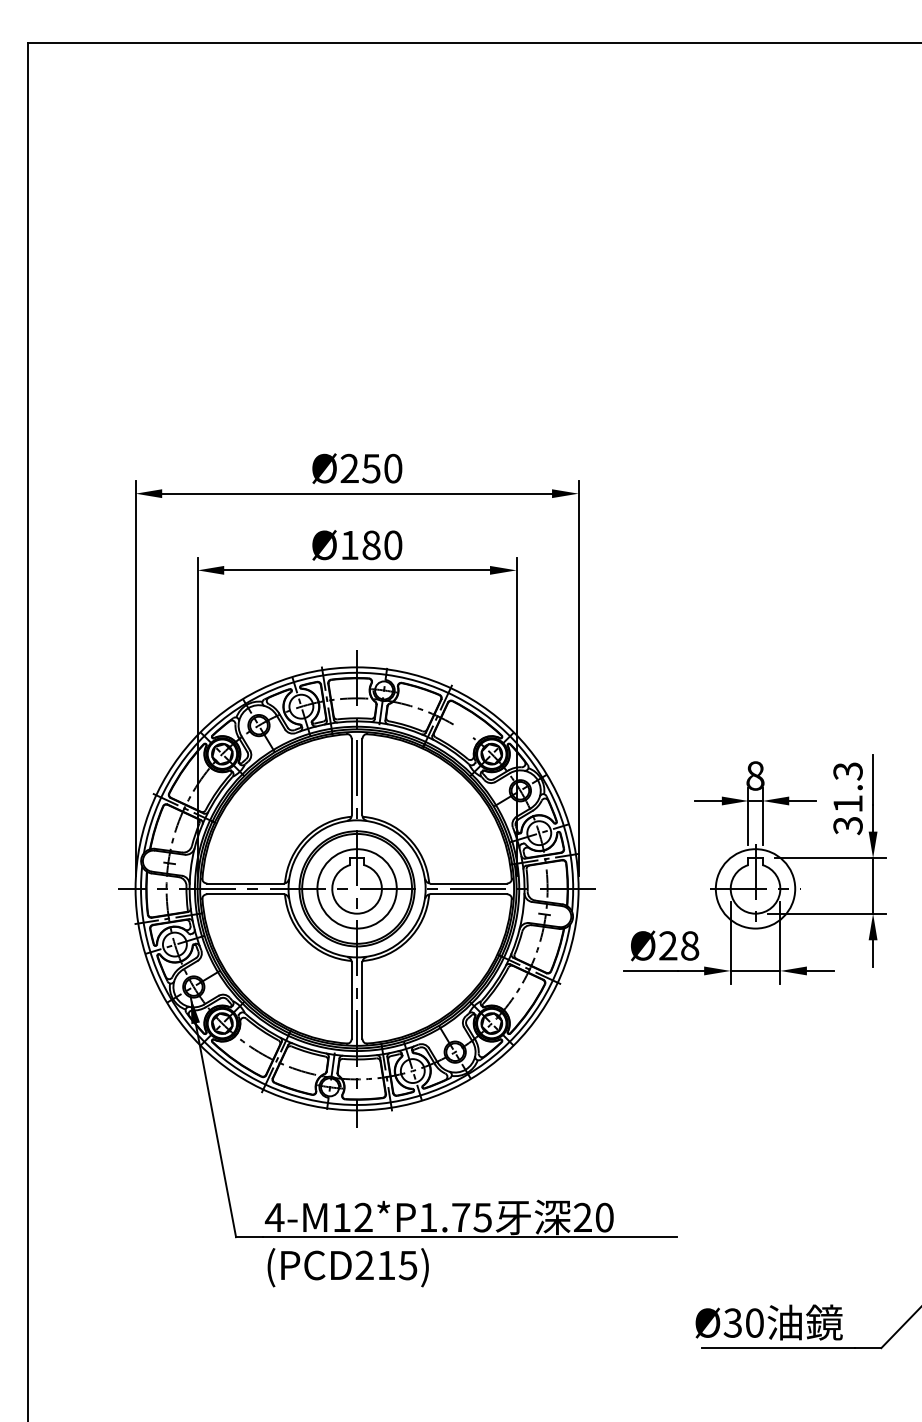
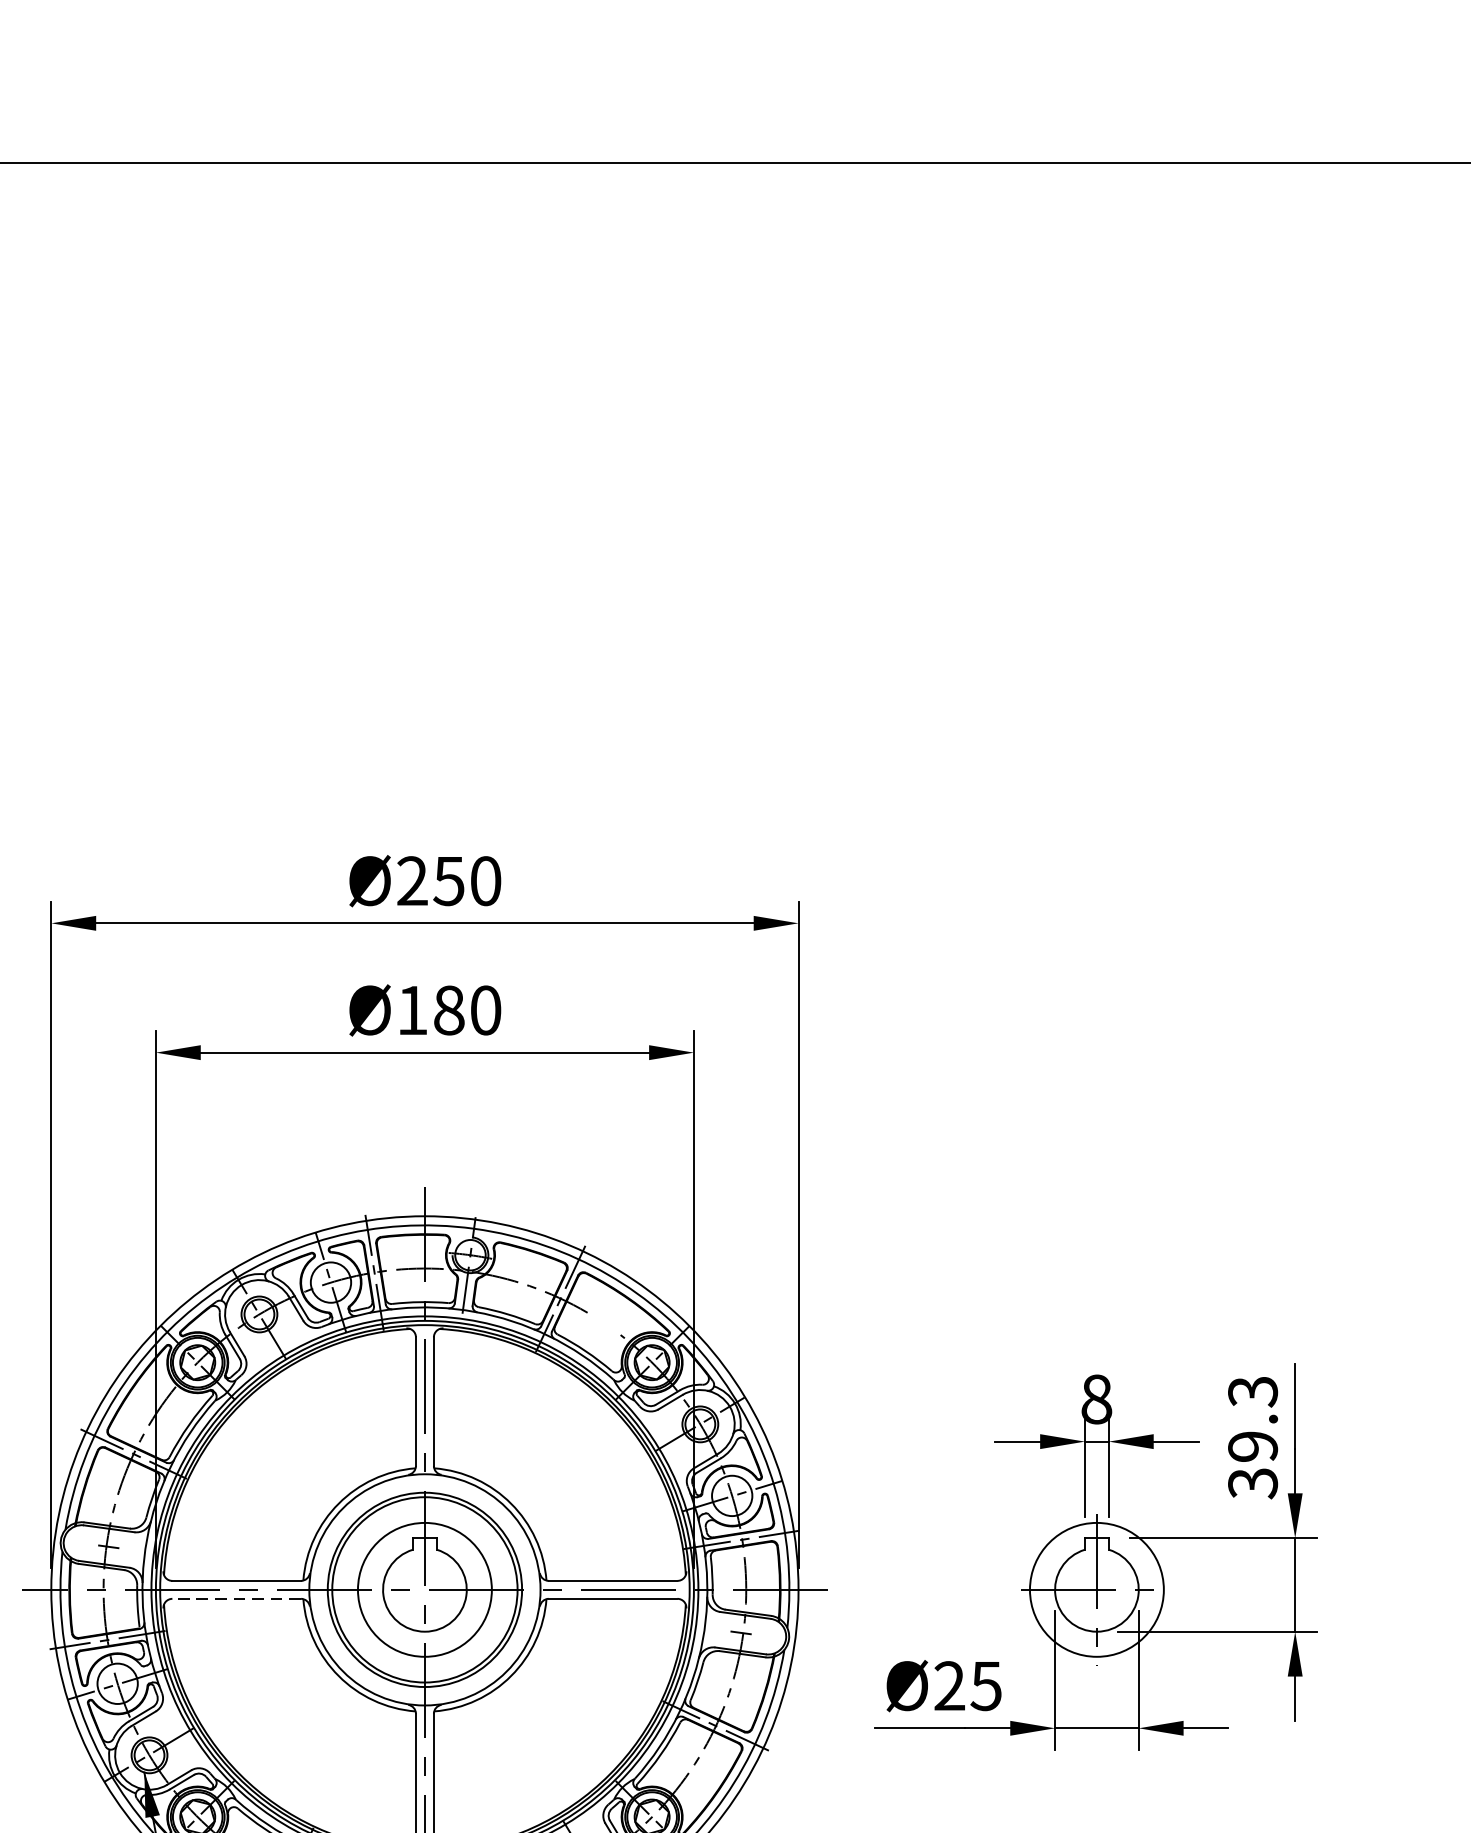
text: (847, 803) -> (1252, 1445), 31.3 -> 39.3
line: (245, 894) -> (236, 1599), solid -> dashed
text: (689, 945) -> (985, 1685), Ø28 -> Ø25

